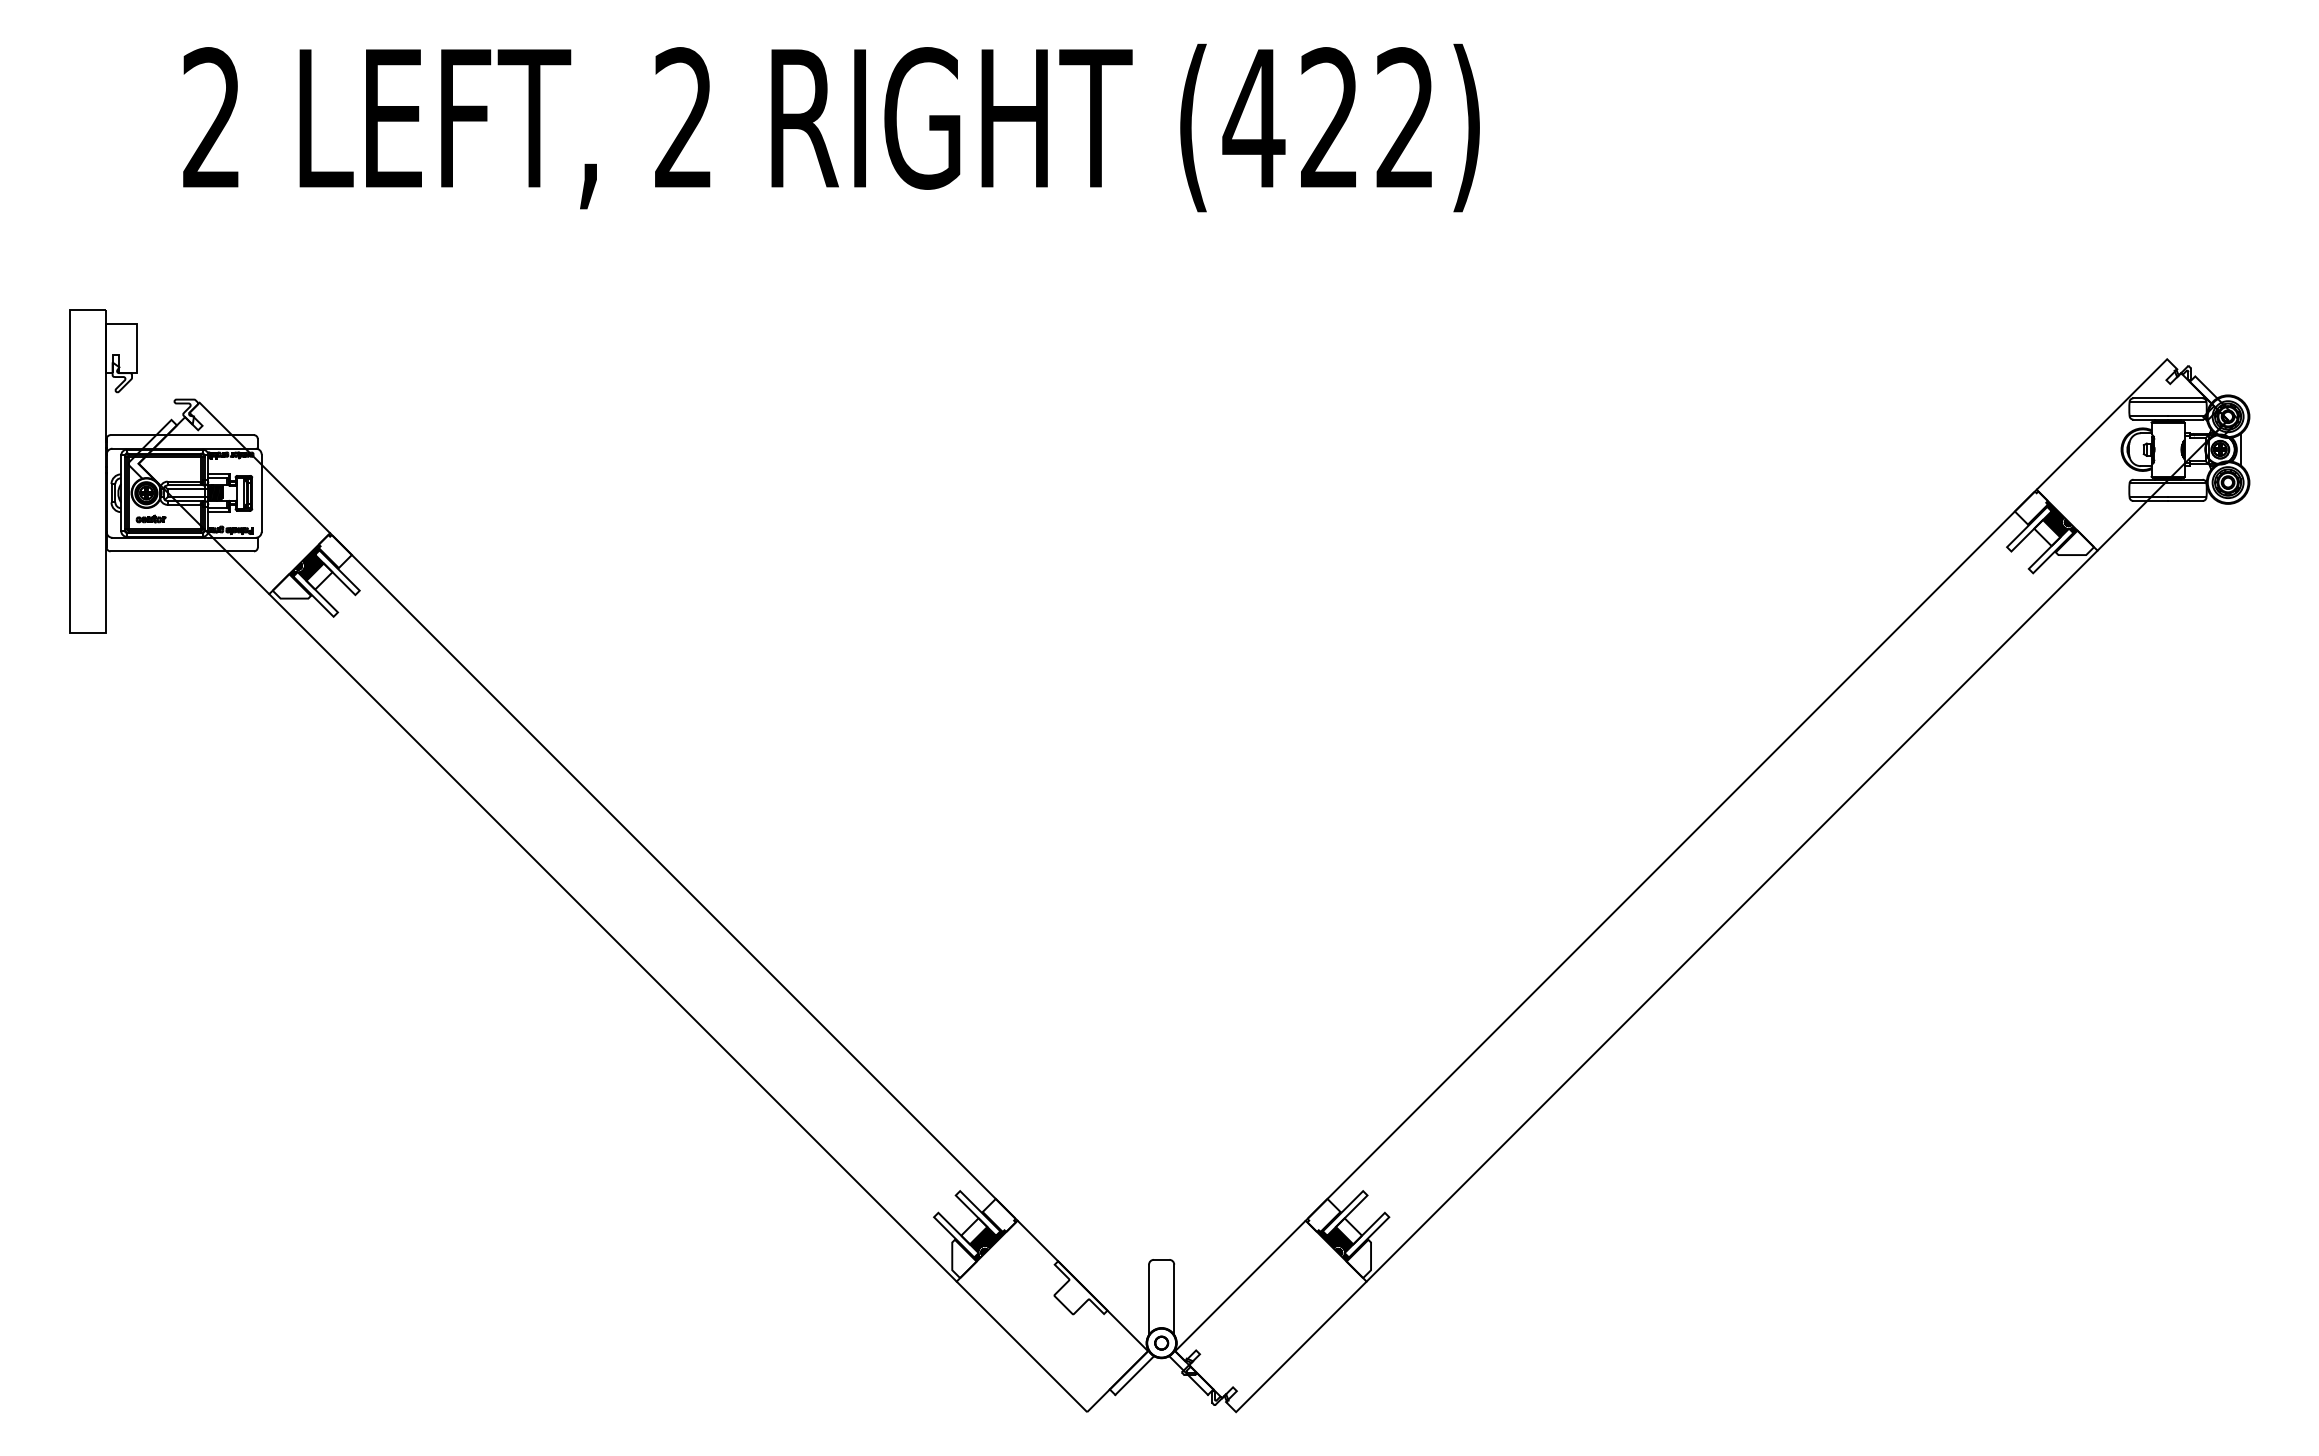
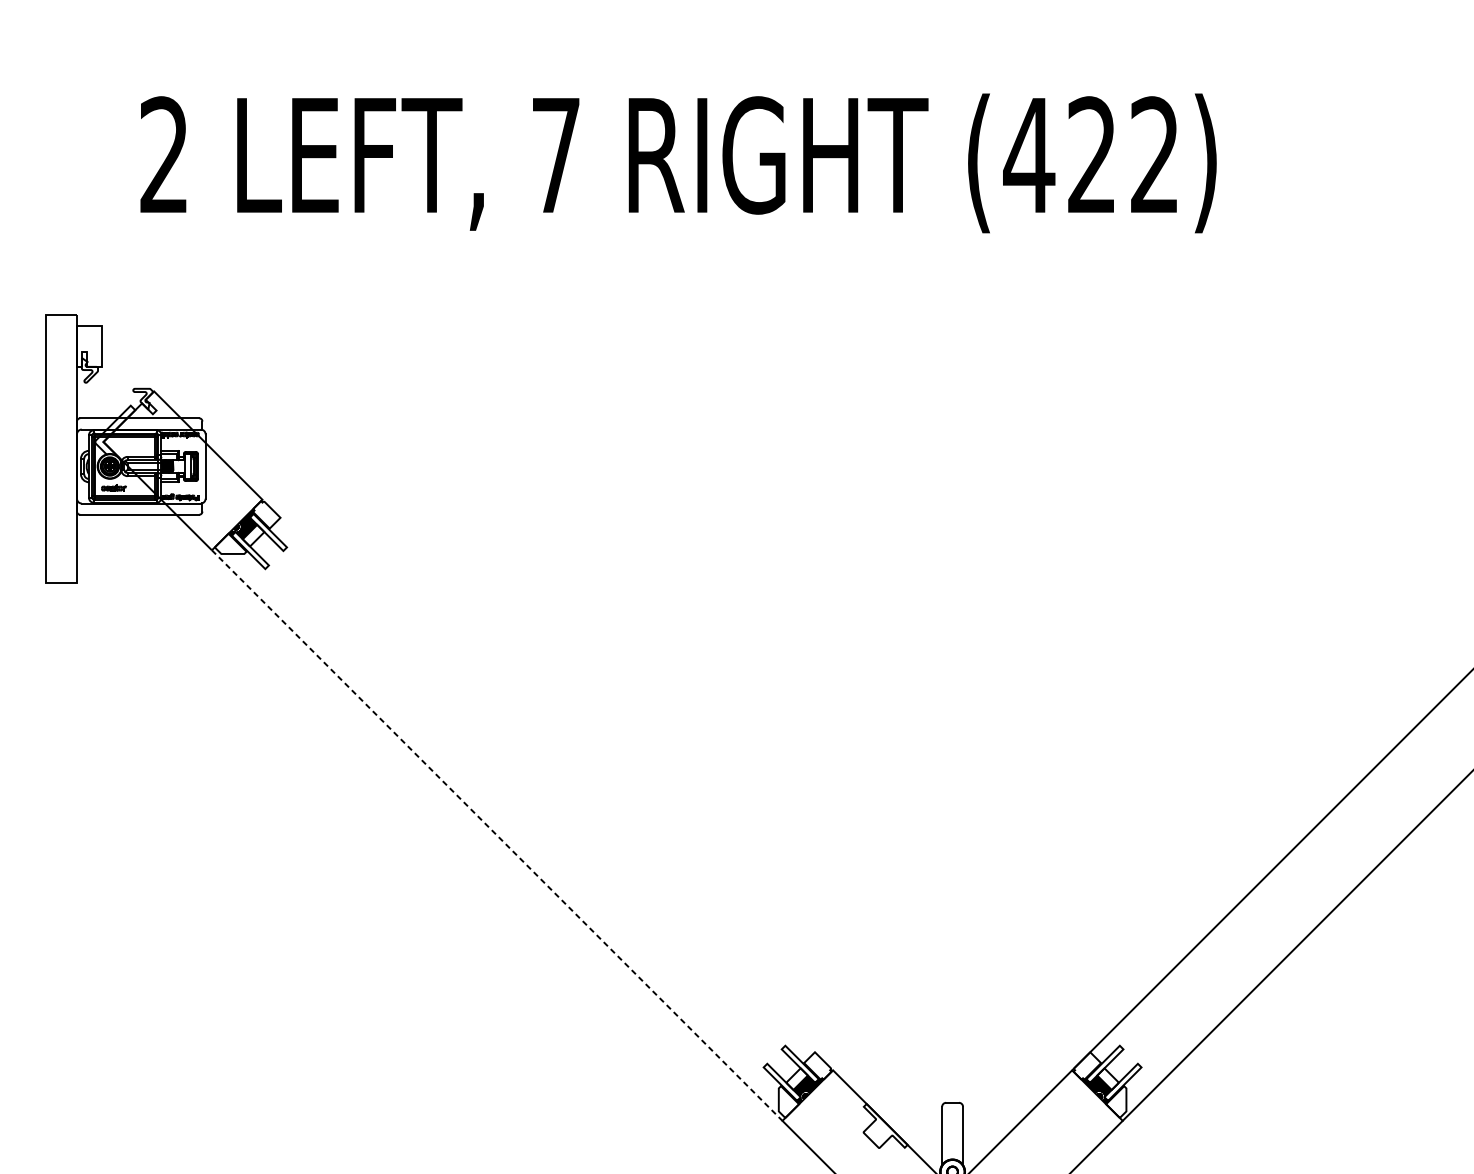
text: (683, 117) -> (555, 154), 2 -> 7
line: (673, 876) -> (547, 784), removed
line: (613, 938) -> (497, 836), solid -> dashed

